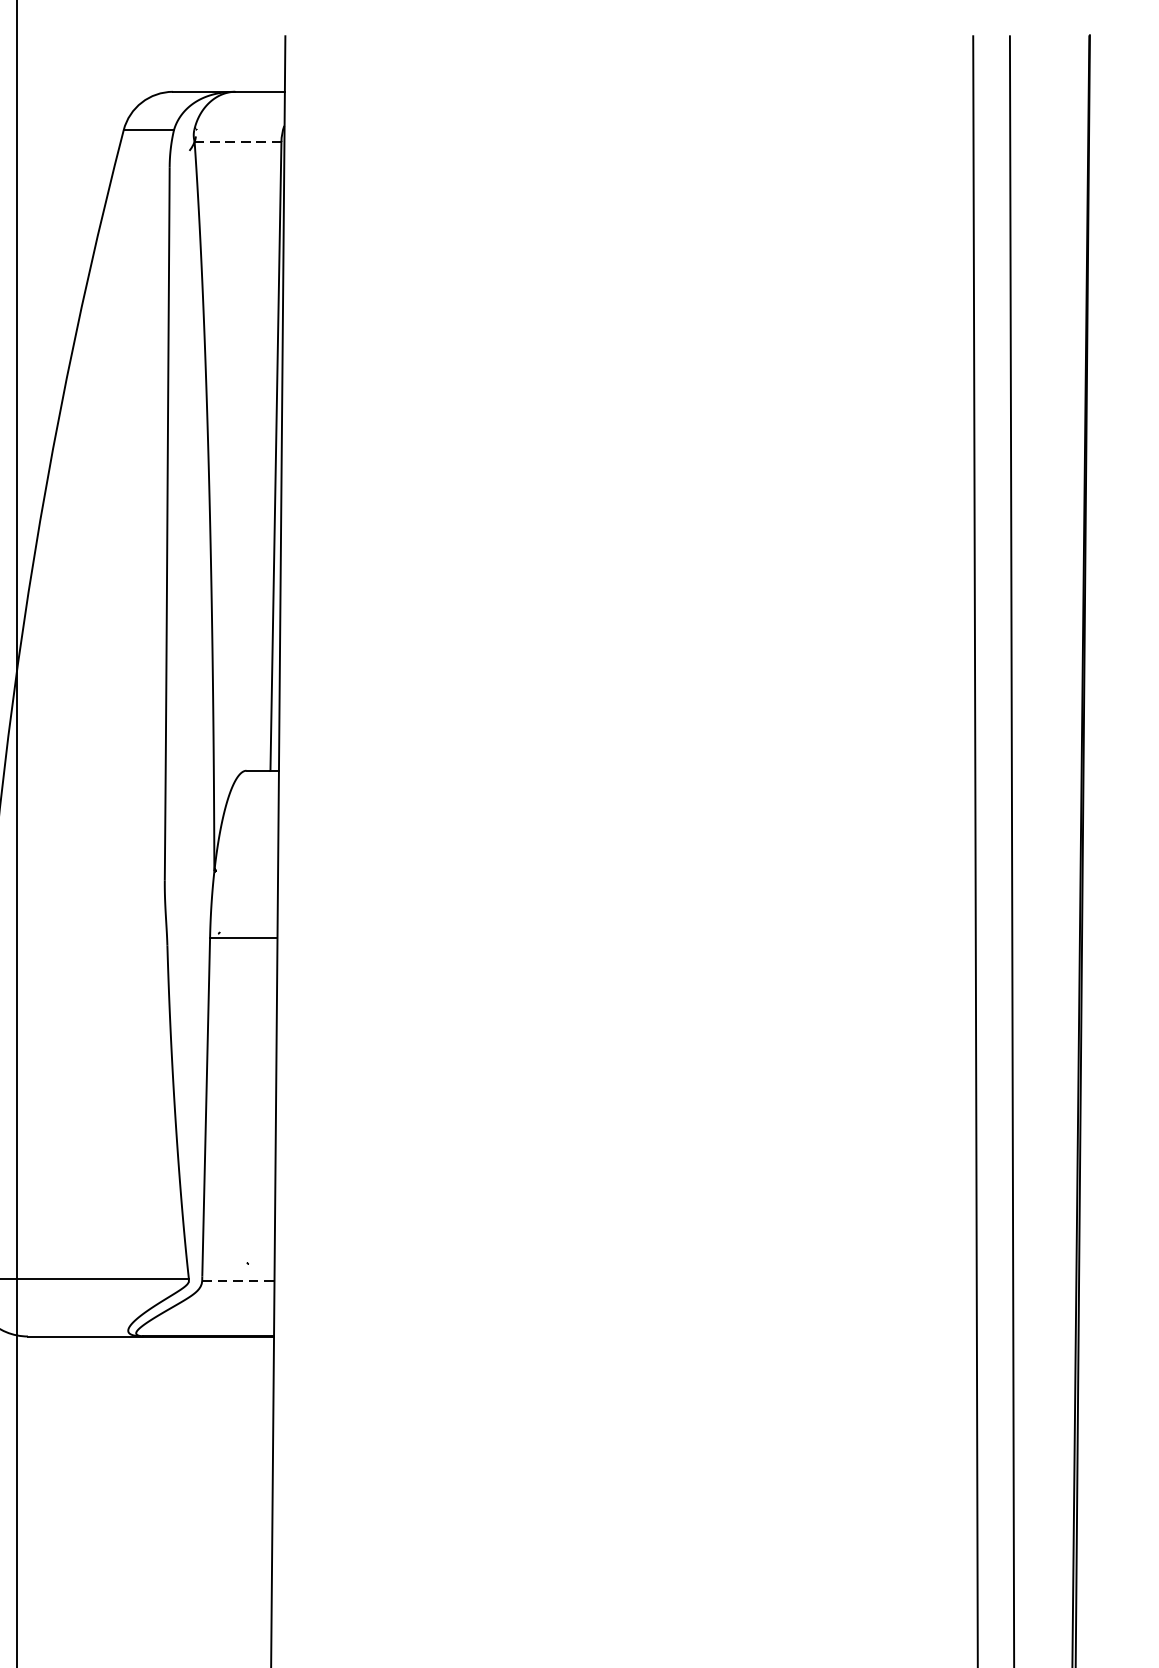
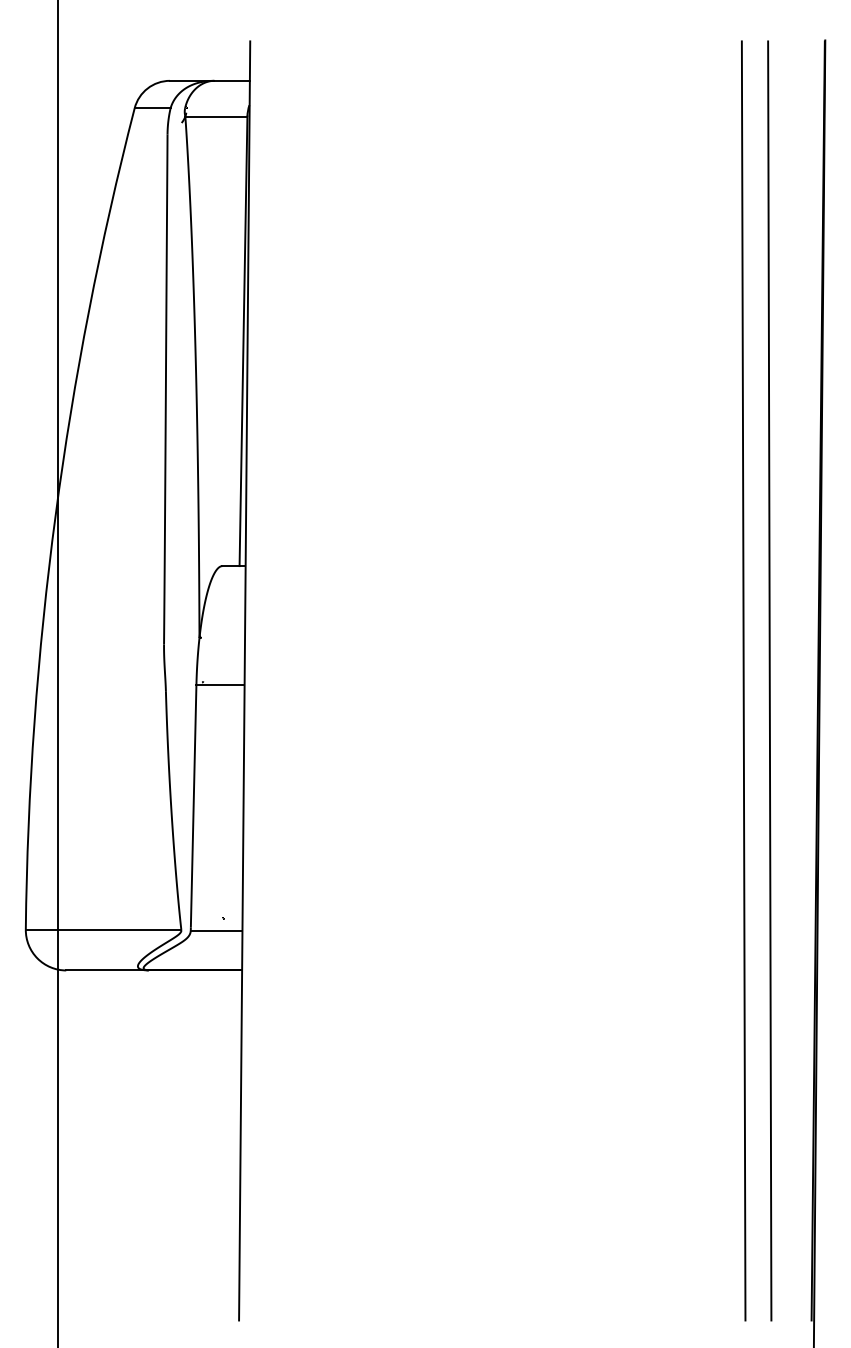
line: (236, 141) -> (215, 116), dashed -> solid
line: (238, 1280) -> (216, 930), dashed -> solid

